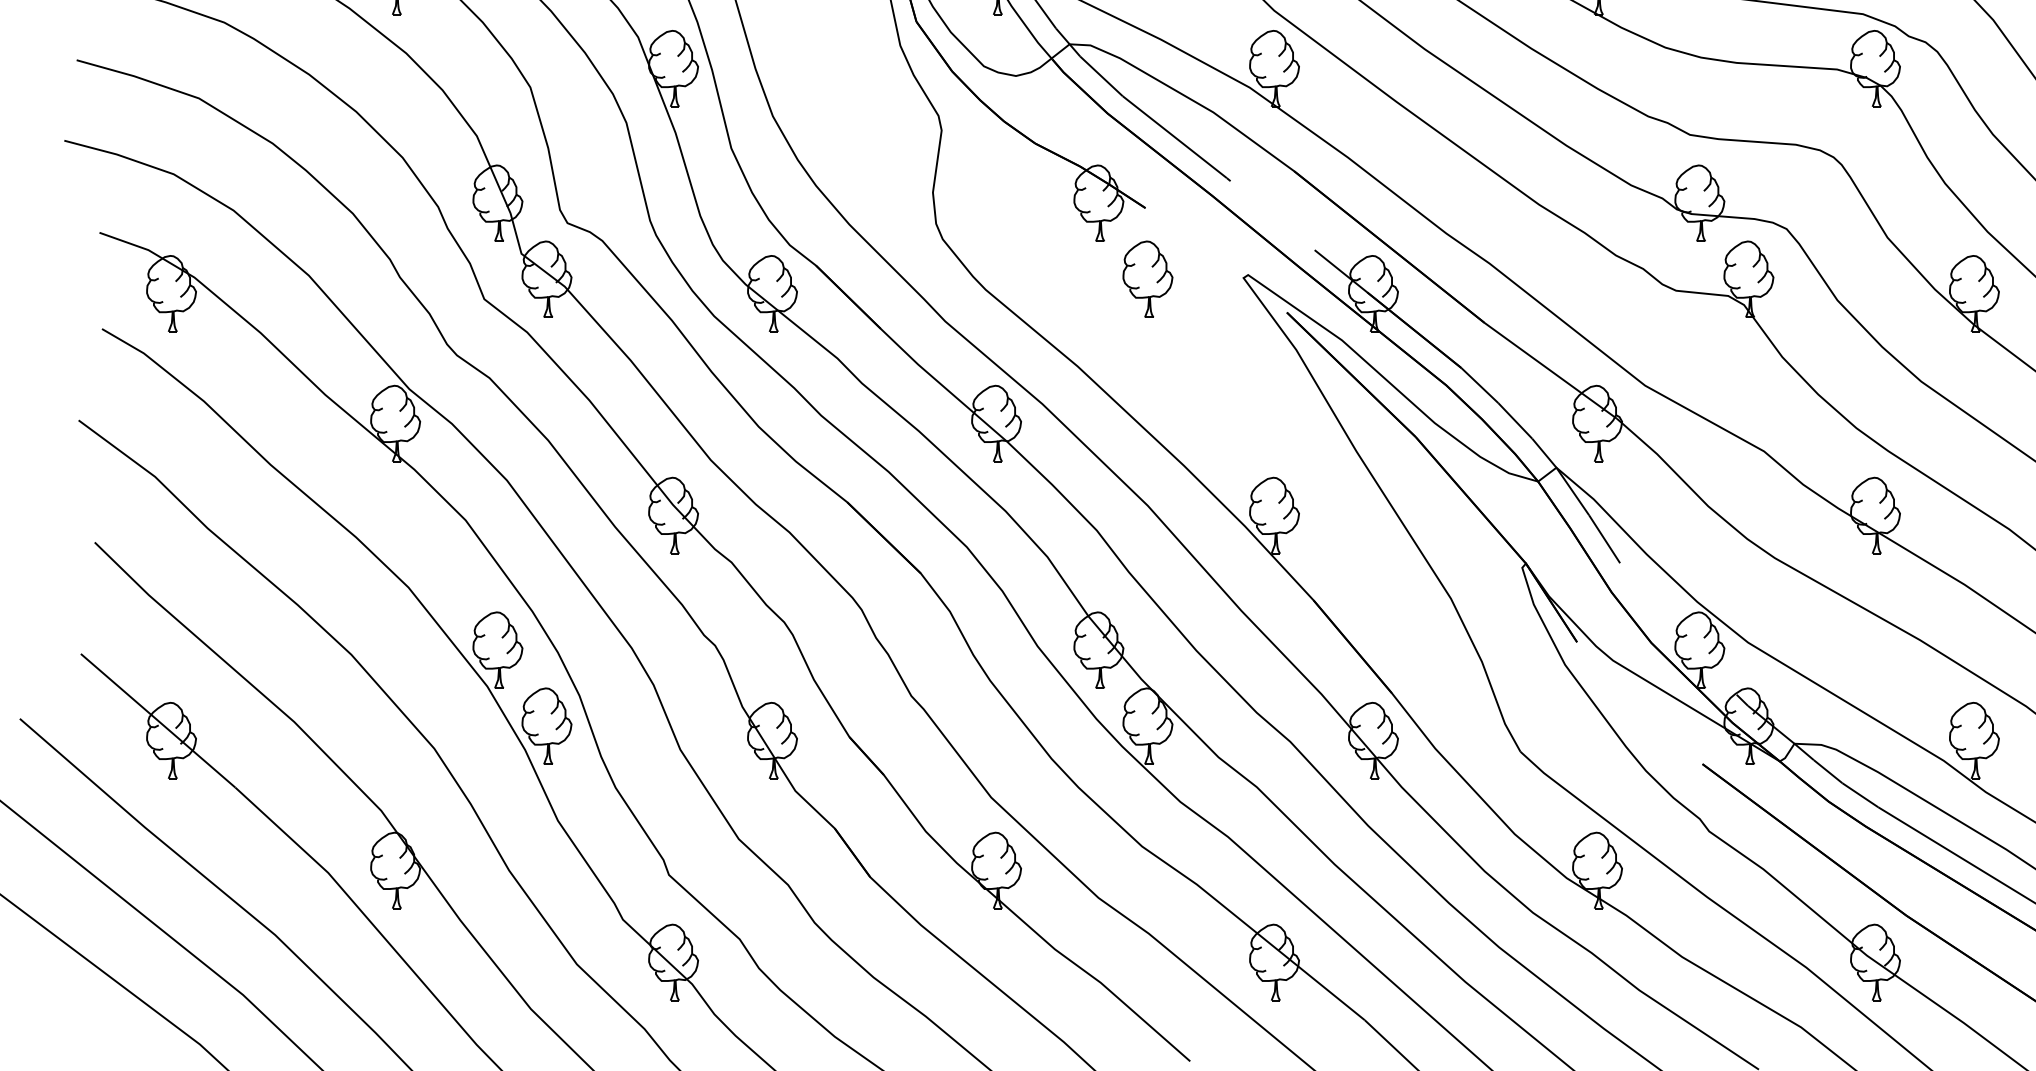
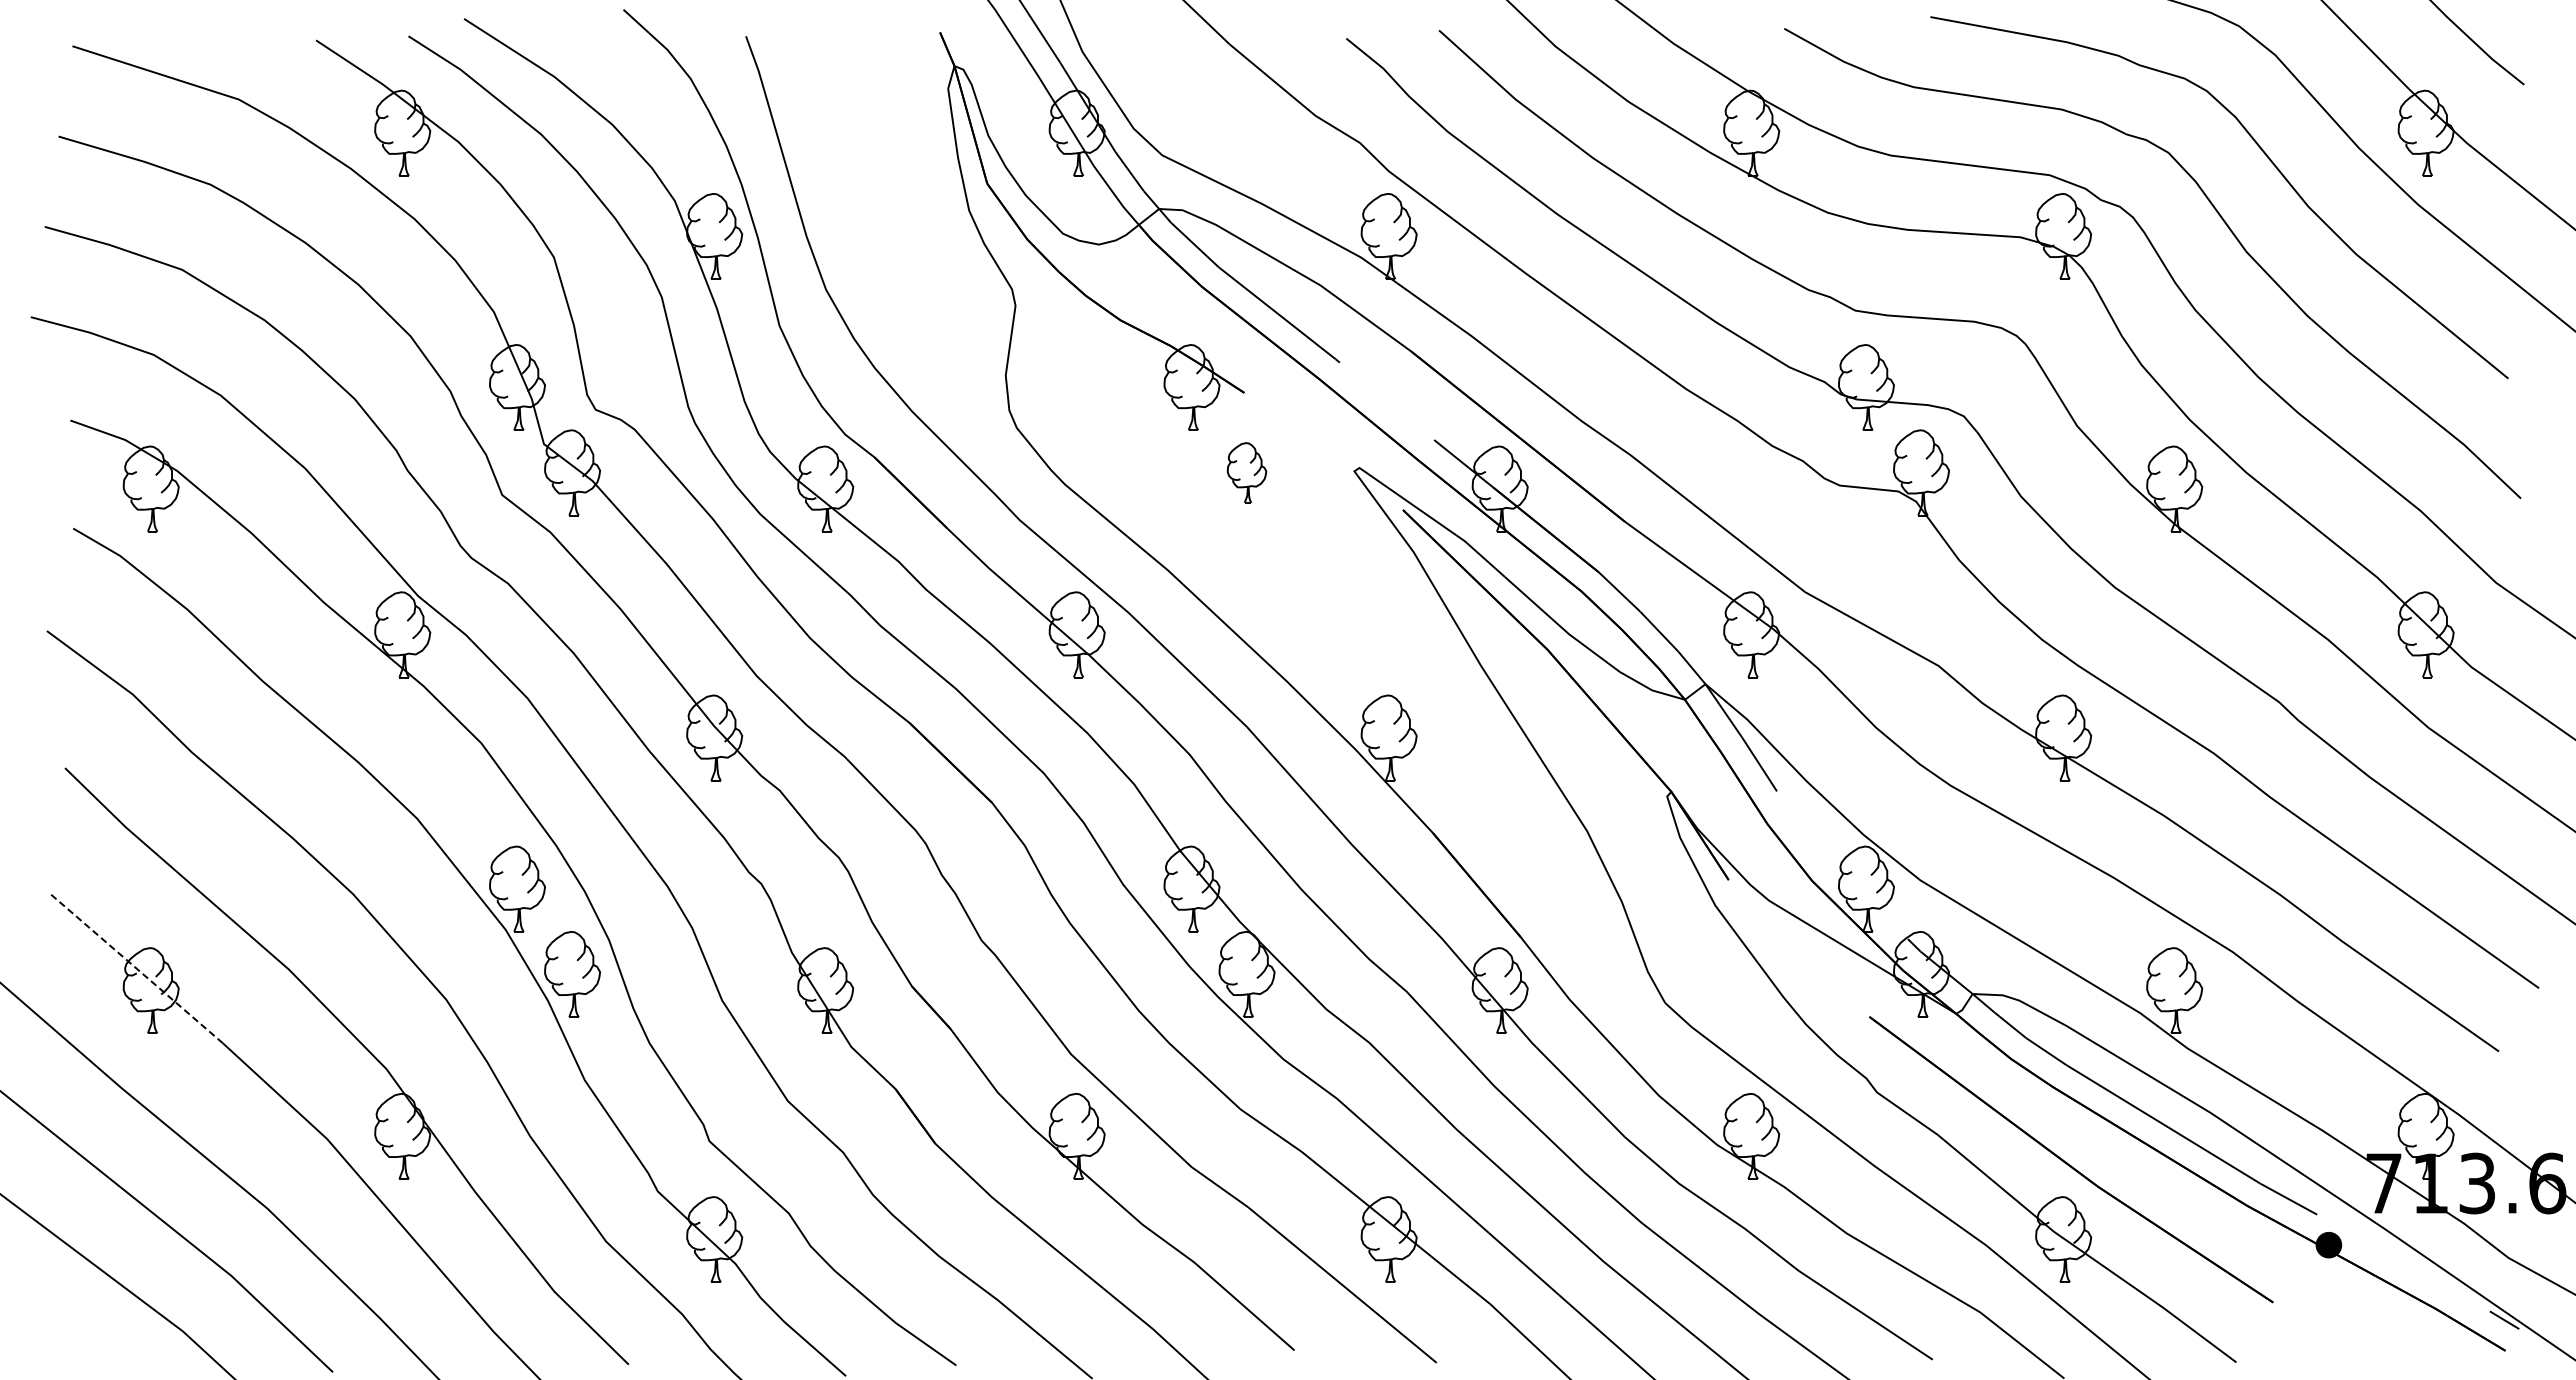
part: (1147, 279) -> (1246, 472), size x0.7
line: (158, 721) -> (136, 968), solid -> dashed

